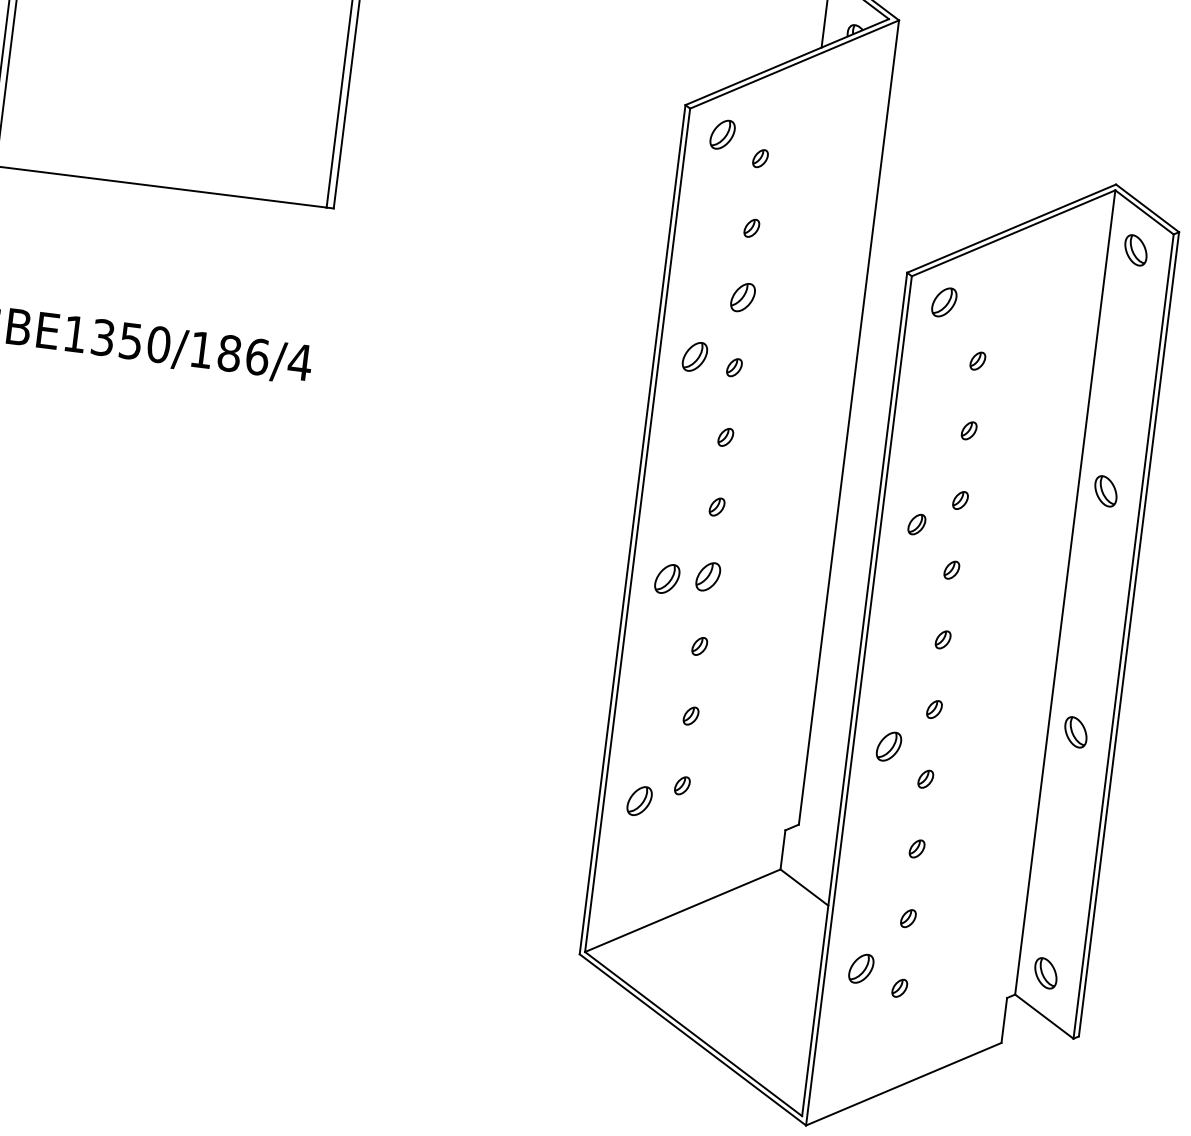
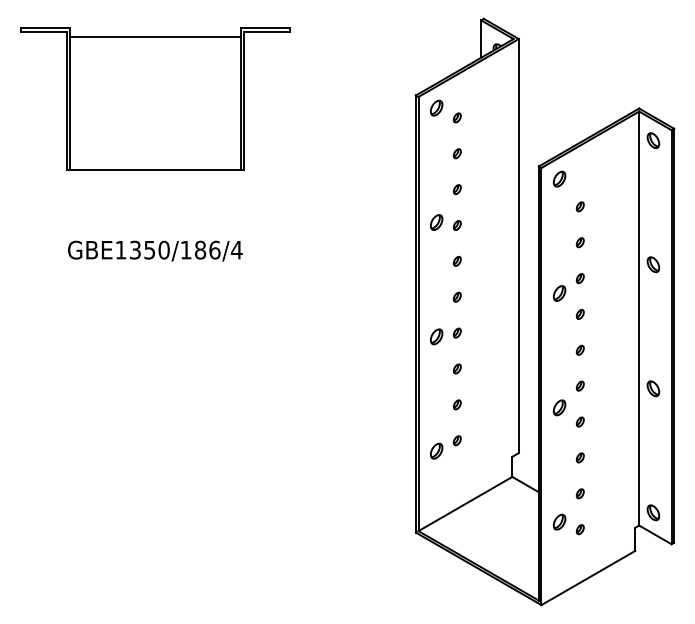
part: (743, 297) -> (457, 189), size x0.62
part: (916, 524) -> (559, 293), size x1.43
part: (708, 575) -> (457, 332), size x0.62

